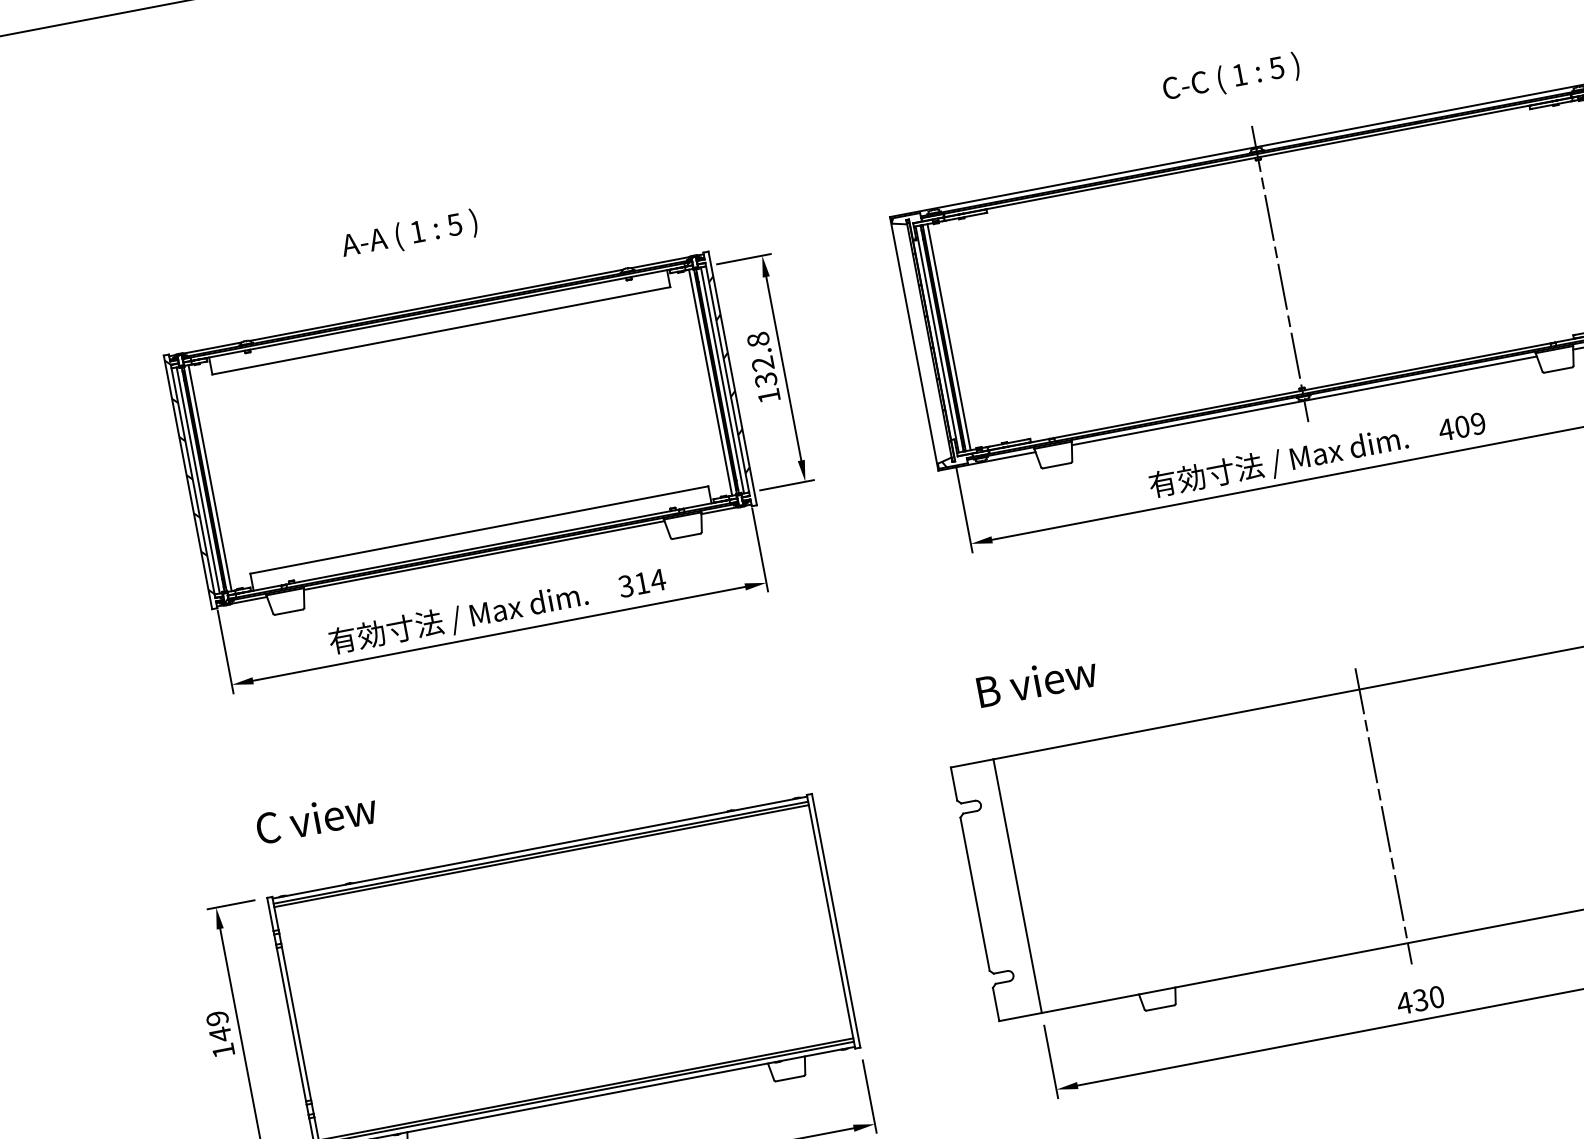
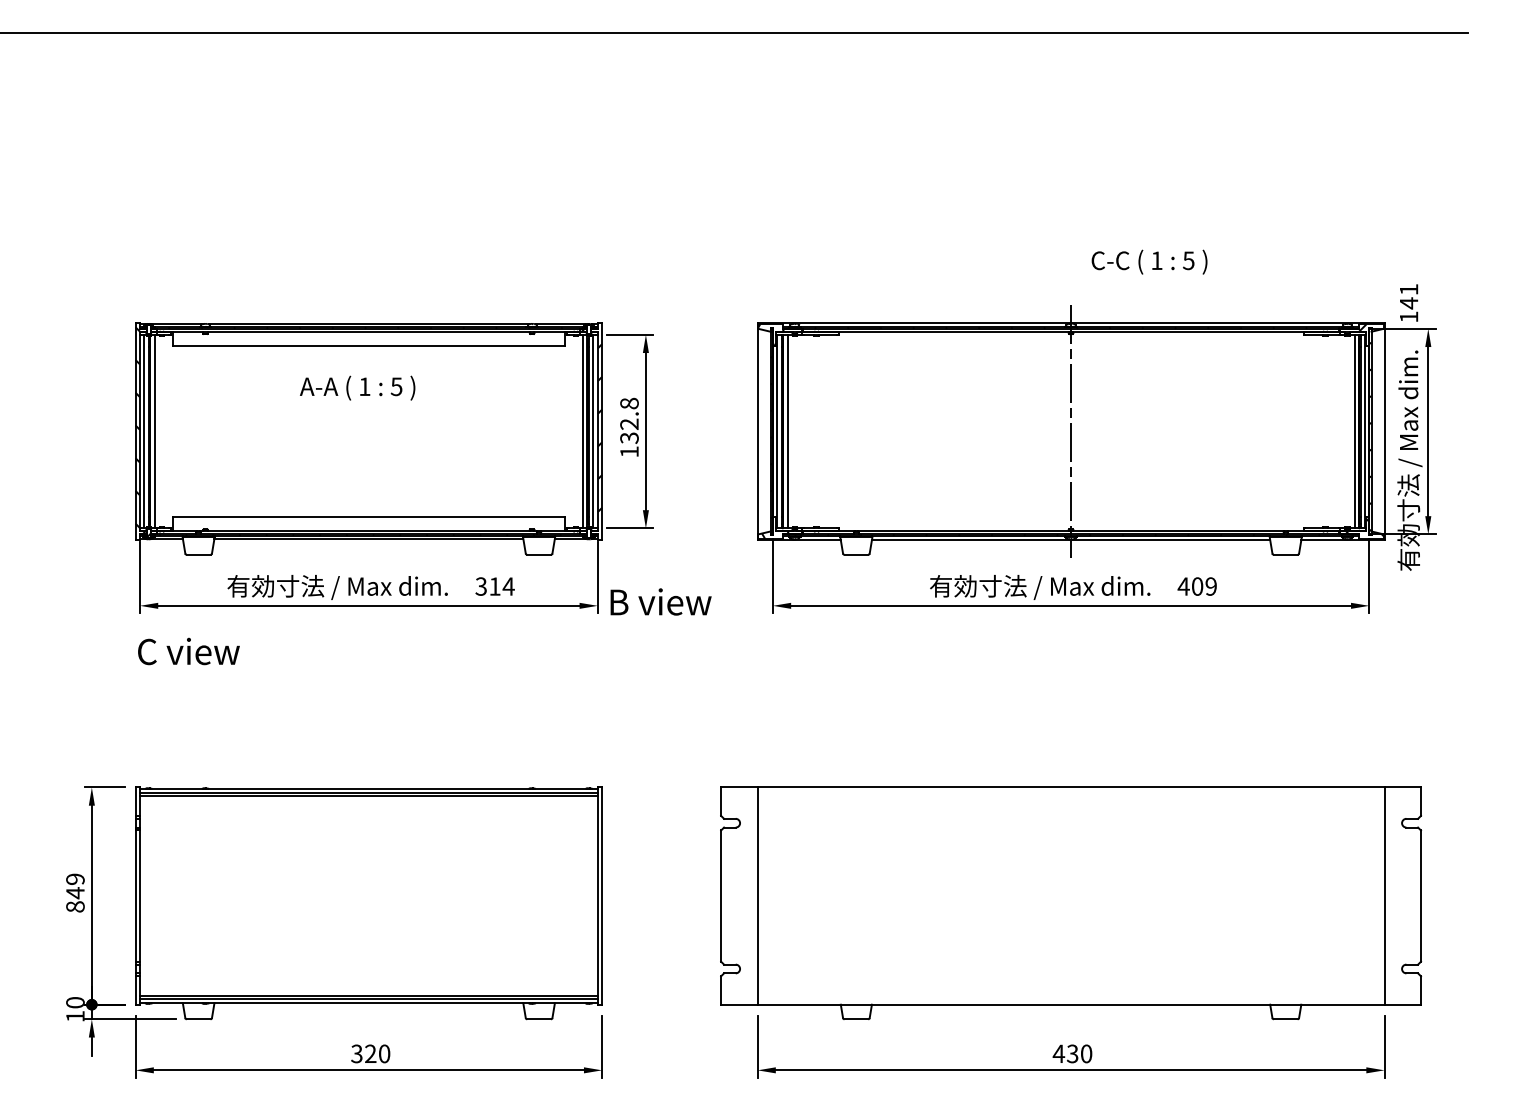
text: (1231, 77) -> (1149, 261), moved
text: (409, 234) -> (357, 387), moved
text: (1036, 680) -> (660, 601), moved
line: (1384, 815) -> (1071, 895), removed
text: (316, 818) -> (188, 651), moved
text: (223, 1050) -> (75, 906), 149 -> 849

